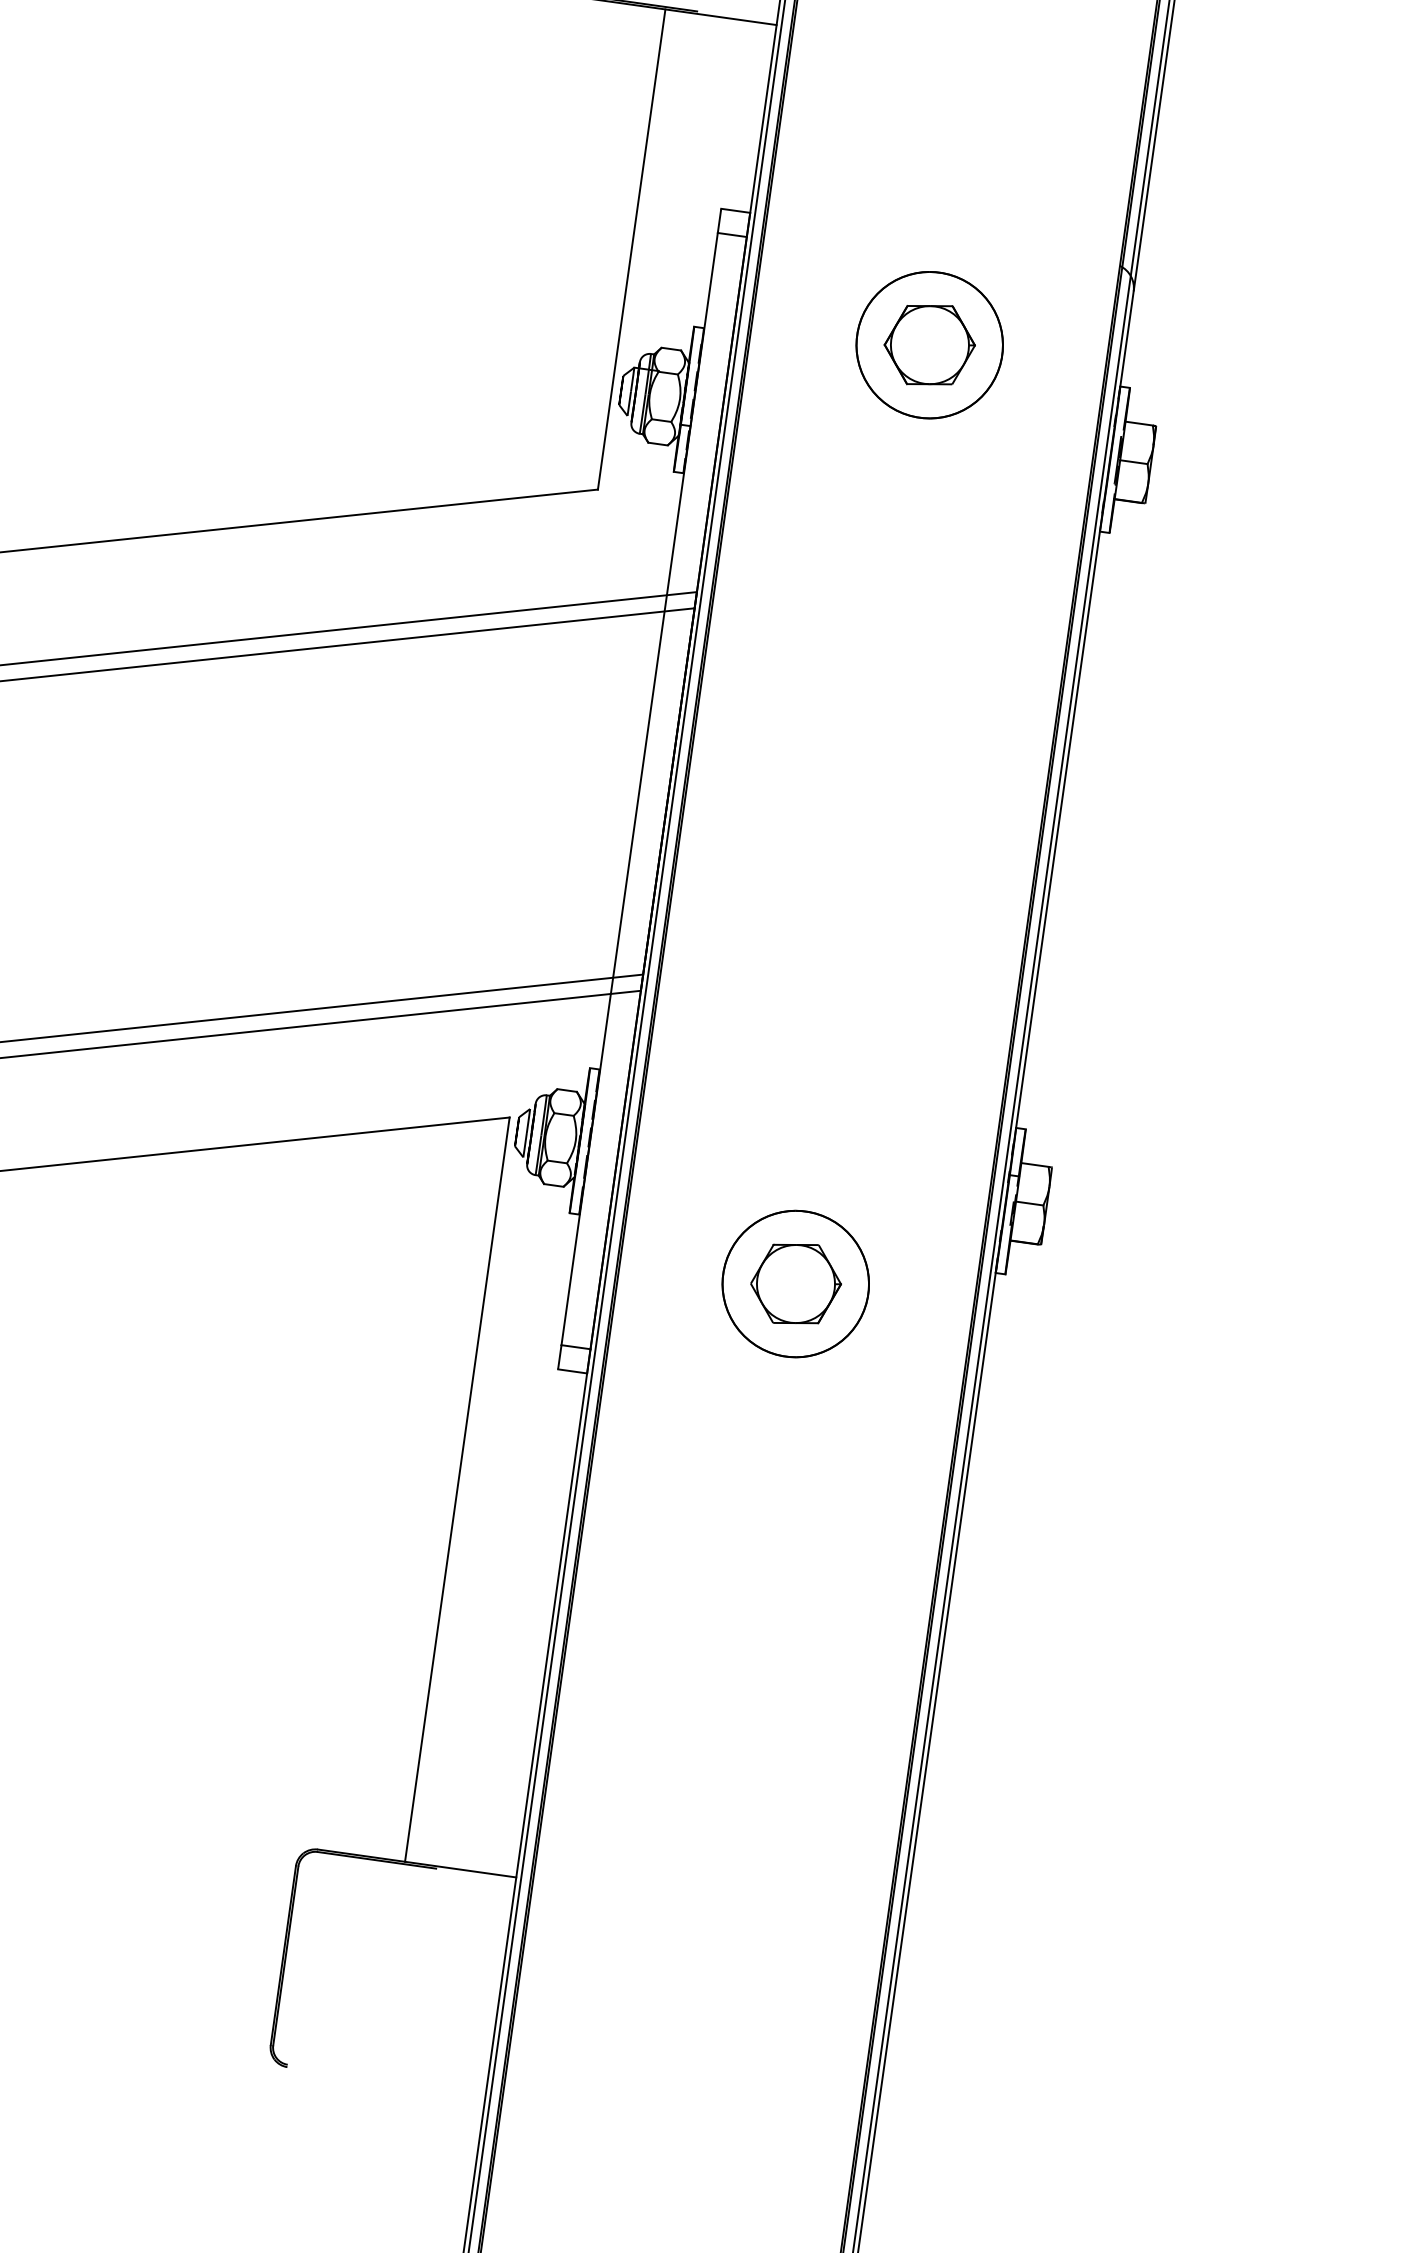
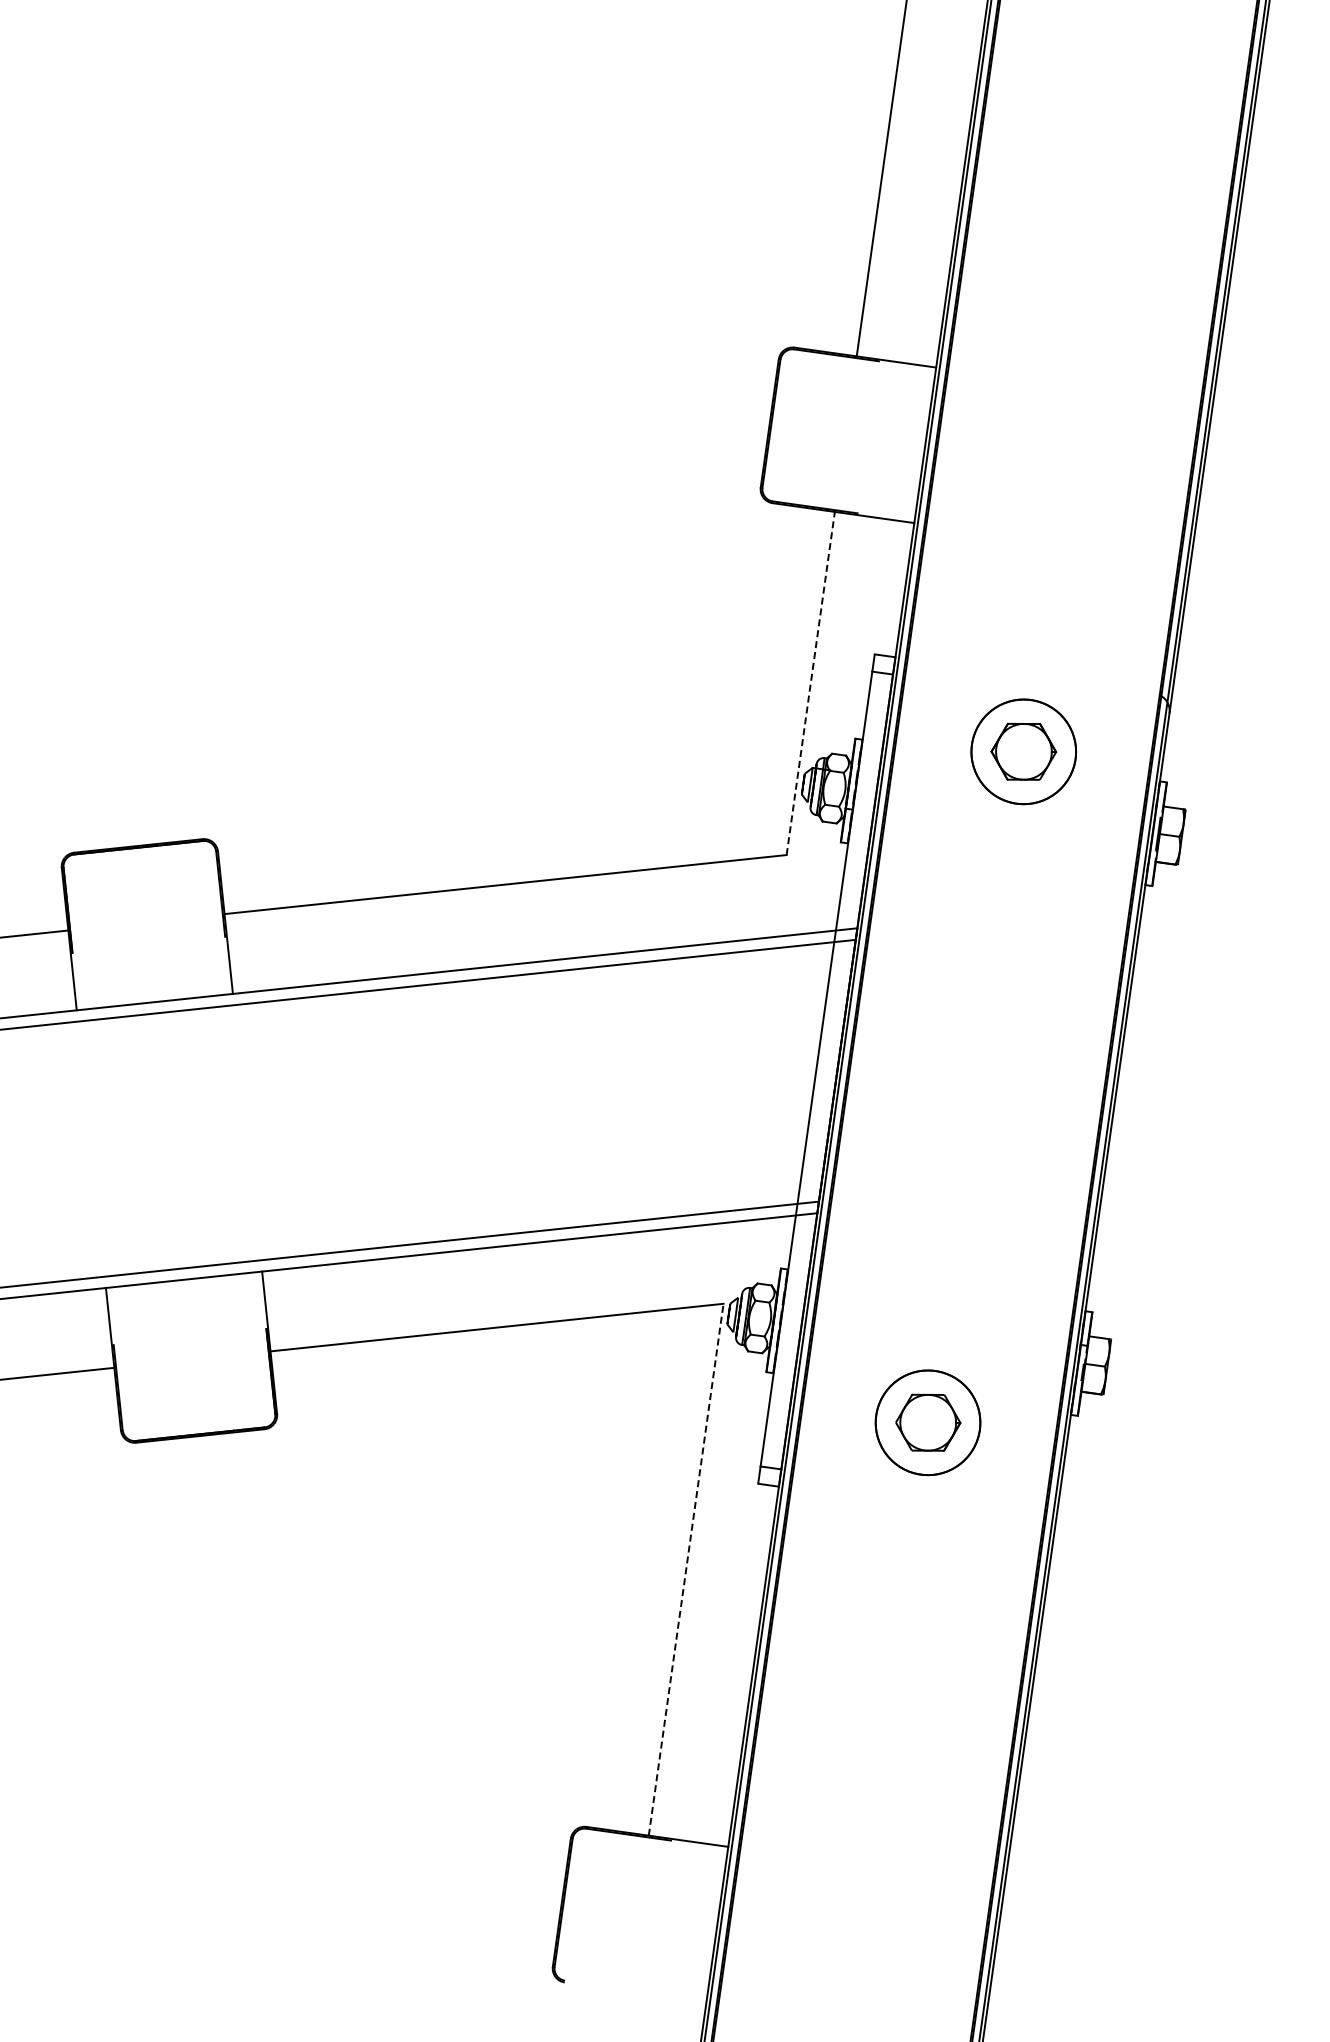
line: (631, 248) -> (810, 682), solid -> dashed
line: (457, 1489) -> (686, 1569), solid -> dashed

